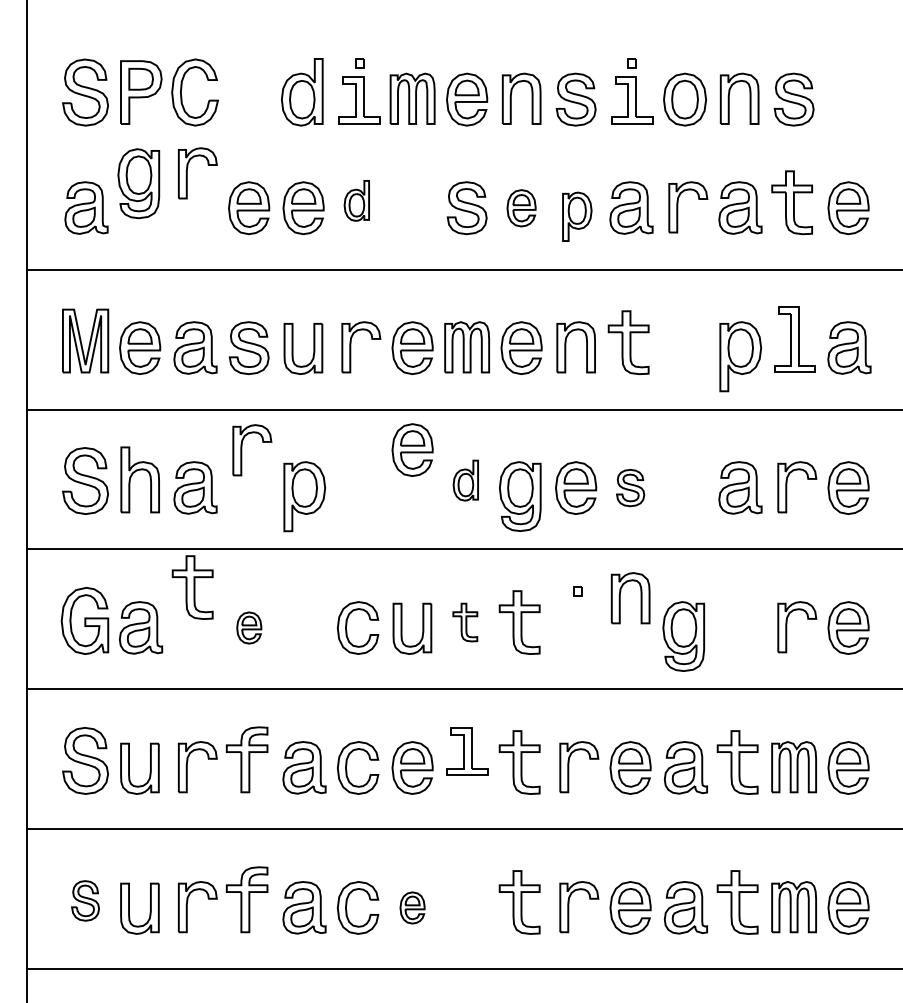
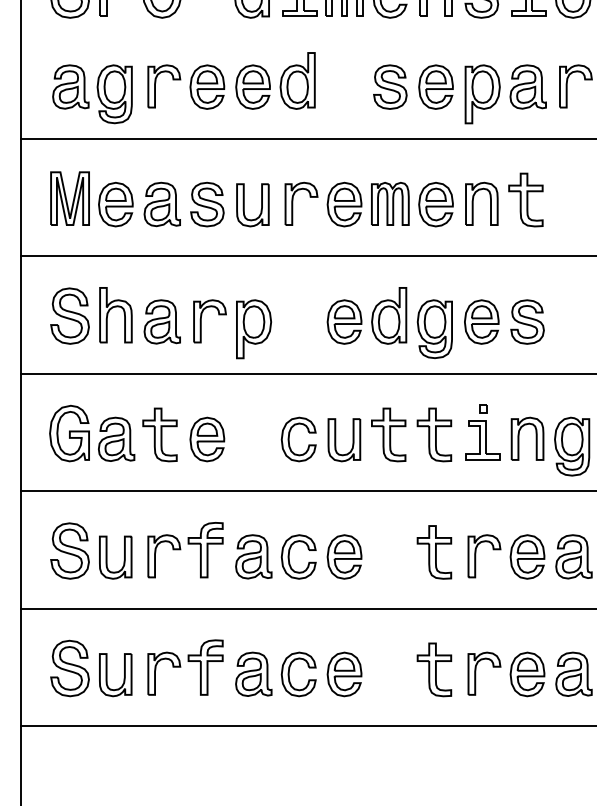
part: (187, 173) -> (155, 86), moved
part: (138, 183) -> (114, 94), moved
part: (356, 200) -> (297, 80), size x1.67
part: (521, 208) -> (435, 87), size x1.43
part: (577, 216) -> (482, 94), size x1.43
part: (412, 449) -> (344, 321), moved
part: (242, 450) -> (201, 321), moved
part: (465, 480) -> (388, 315), size x1.67
part: (630, 487) -> (527, 321), size x1.43
part: (192, 587) -> (159, 434), moved
part: (620, 598) -> (519, 439), moved
part: (465, 622) -> (388, 434), size x1.67
part: (249, 627) -> (207, 439), size x1.67
part: (467, 751) -> (482, 439), moved
part: (85, 900) -> (70, 668), size x1.67
part: (412, 907) -> (344, 674), size x1.67

